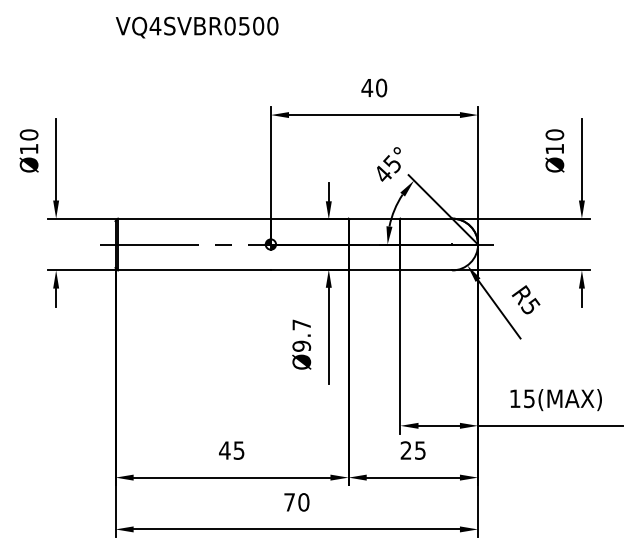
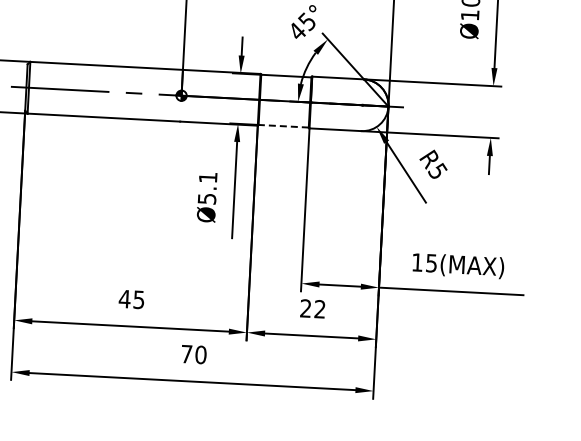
line: (373, 269) -> (282, 126), solid -> dashed
text: (301, 335) -> (207, 188), Ø9.7 -> Ø5.1
text: (420, 450) -> (320, 309), 25 -> 22

